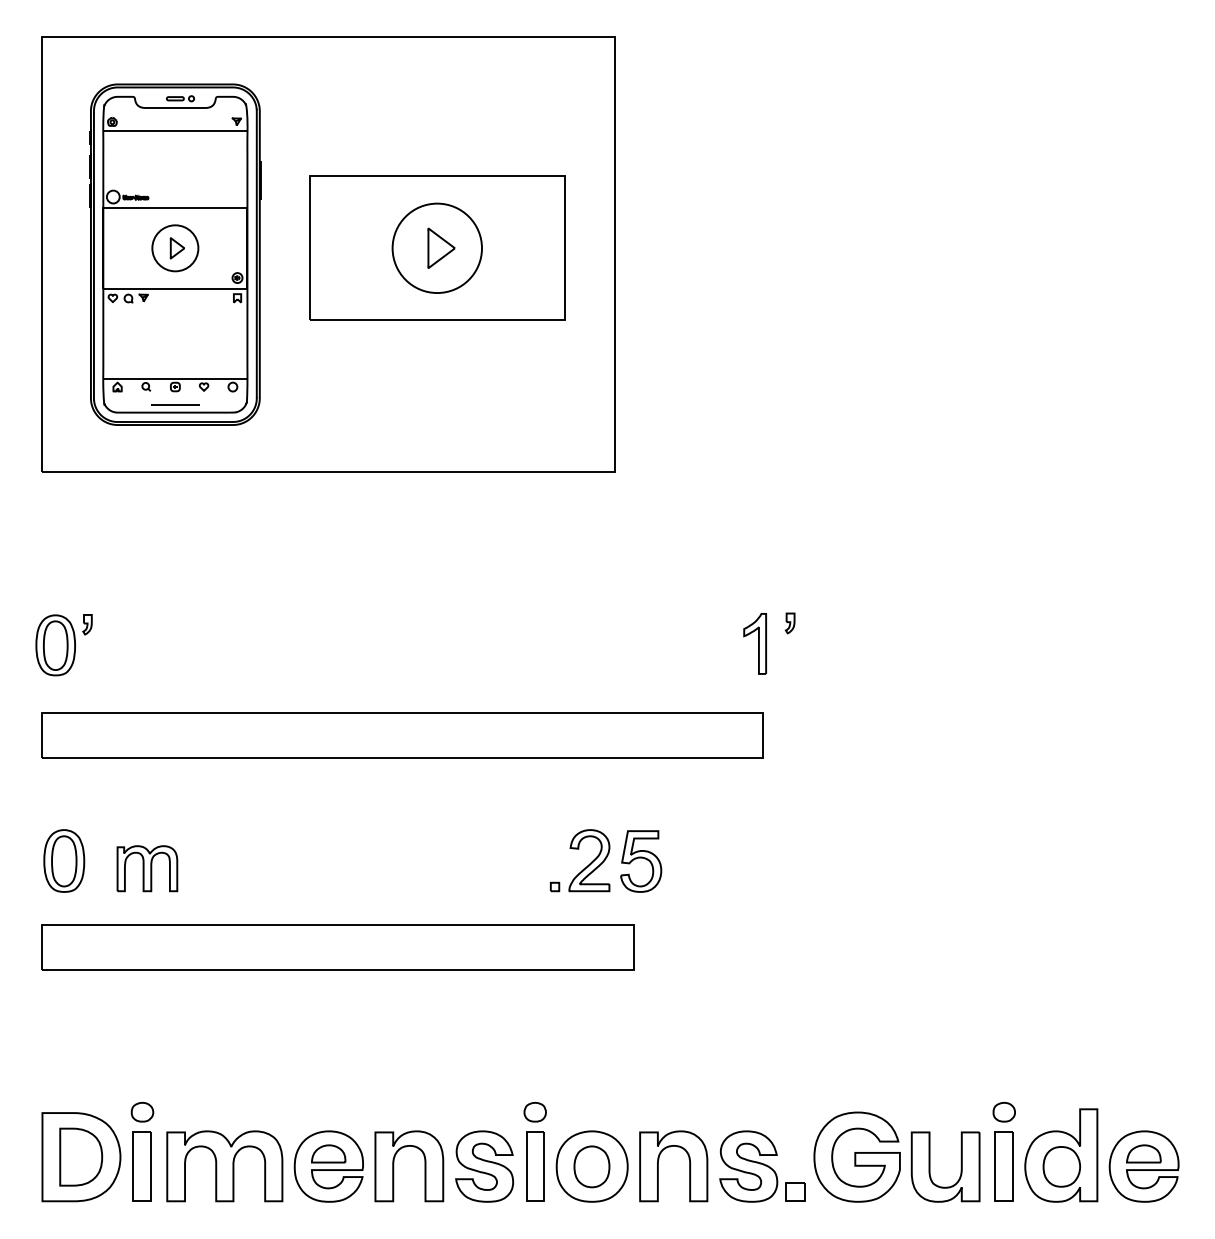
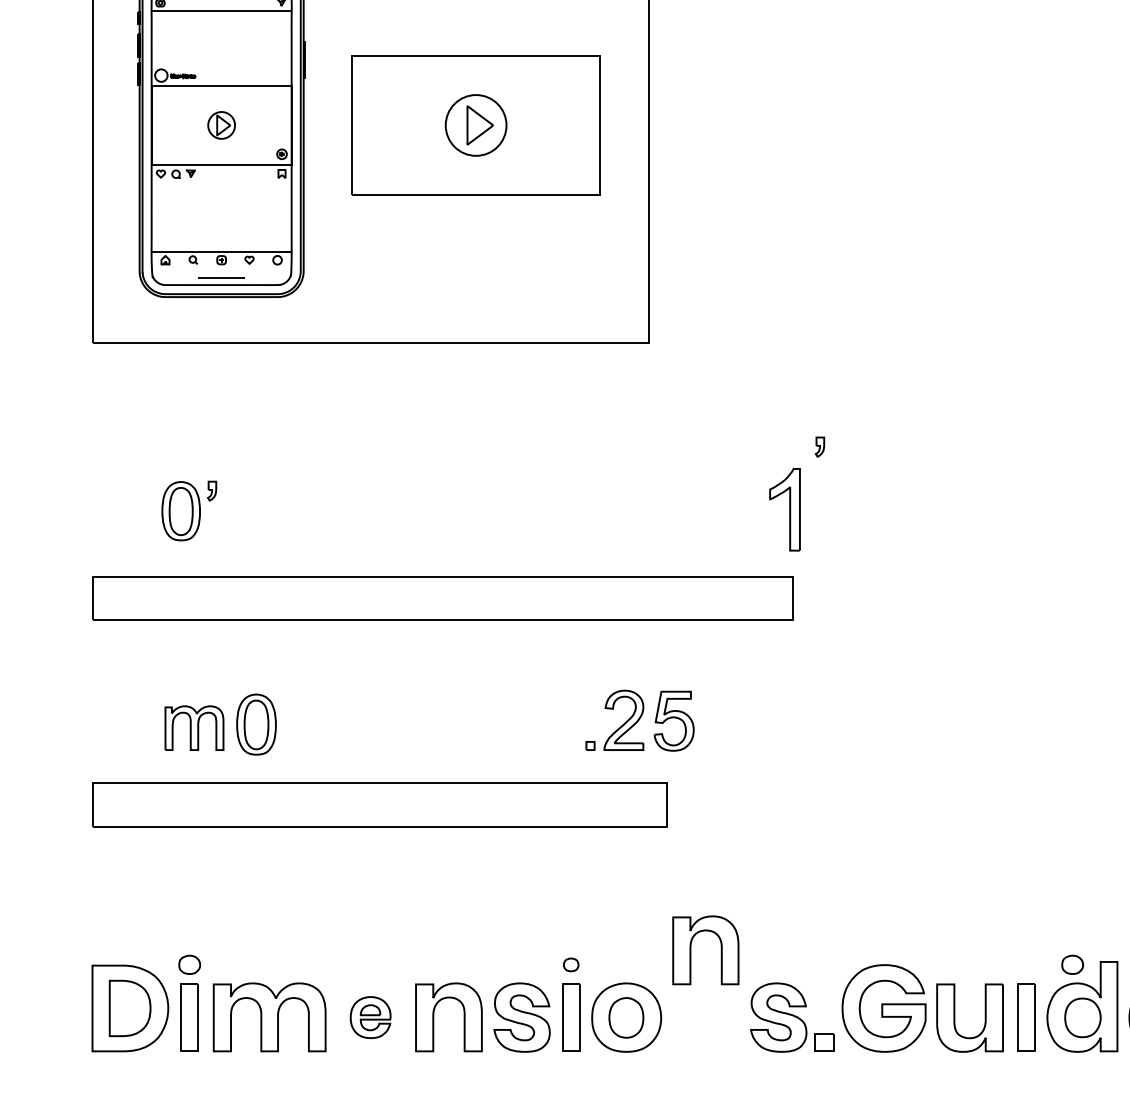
circle: (175, 248) -> (221, 125), size x0.6
circle: (436, 248) -> (475, 125), size x0.7
part: (789, 623) -> (819, 447), moved
part: (754, 643) -> (784, 509), size x1.4
part: (63, 645) -> (188, 511), moved
part: (64, 860) -> (256, 724), moved
part: (534, 1112) -> (570, 965), size x0.7
part: (1003, 1112) -> (1071, 965), moved
part: (328, 1166) -> (370, 1017), size x0.6
part: (658, 1166) -> (691, 950), moved

